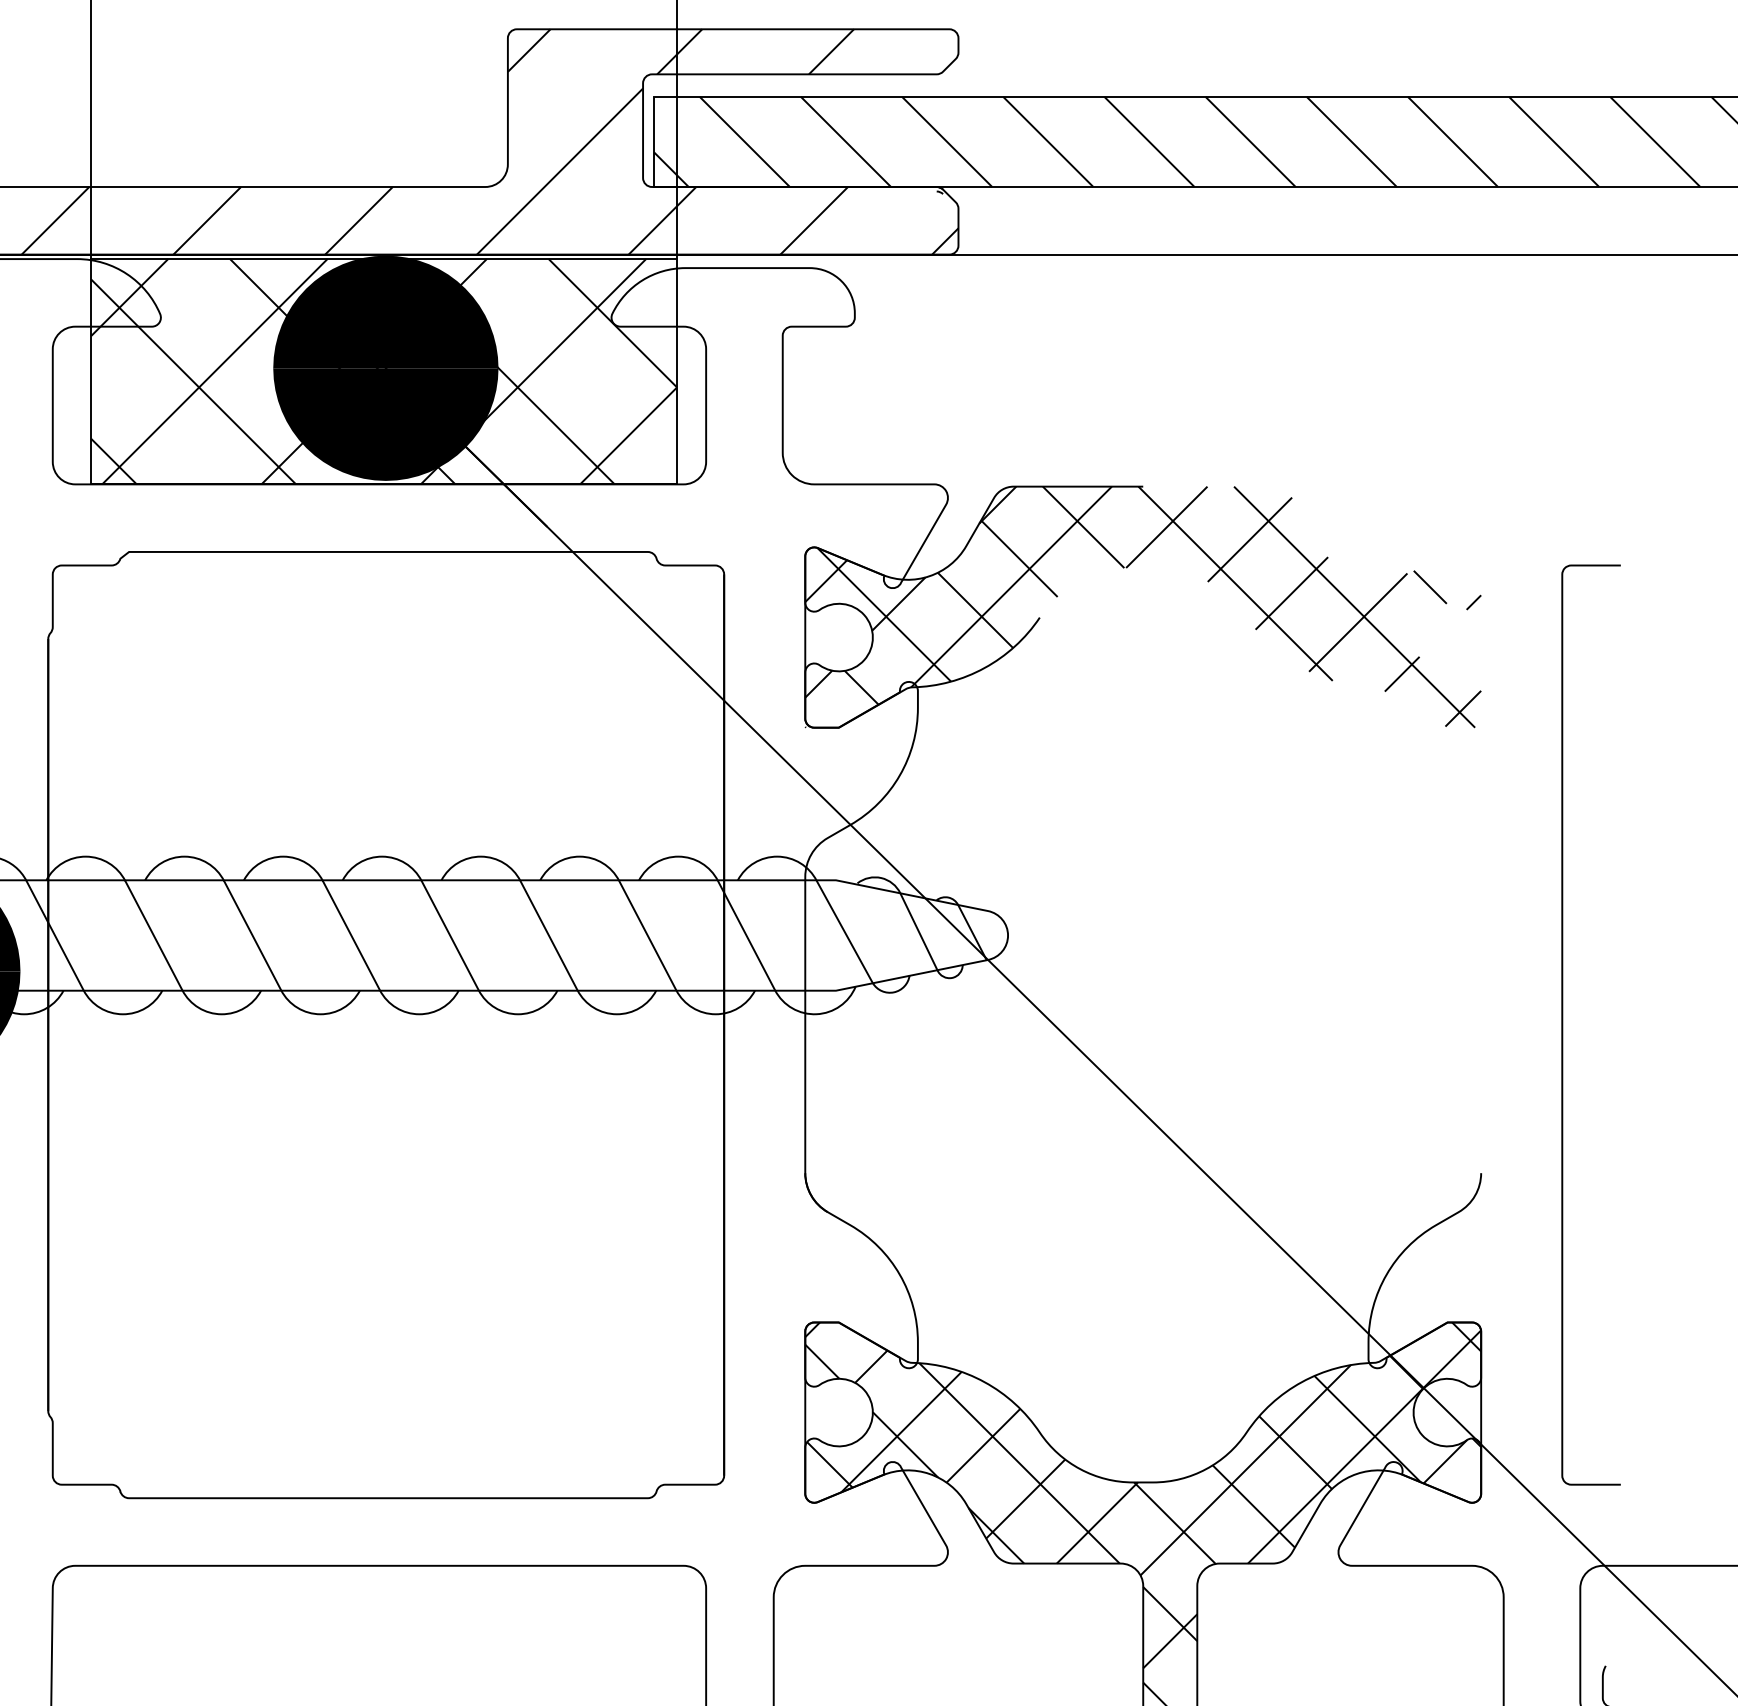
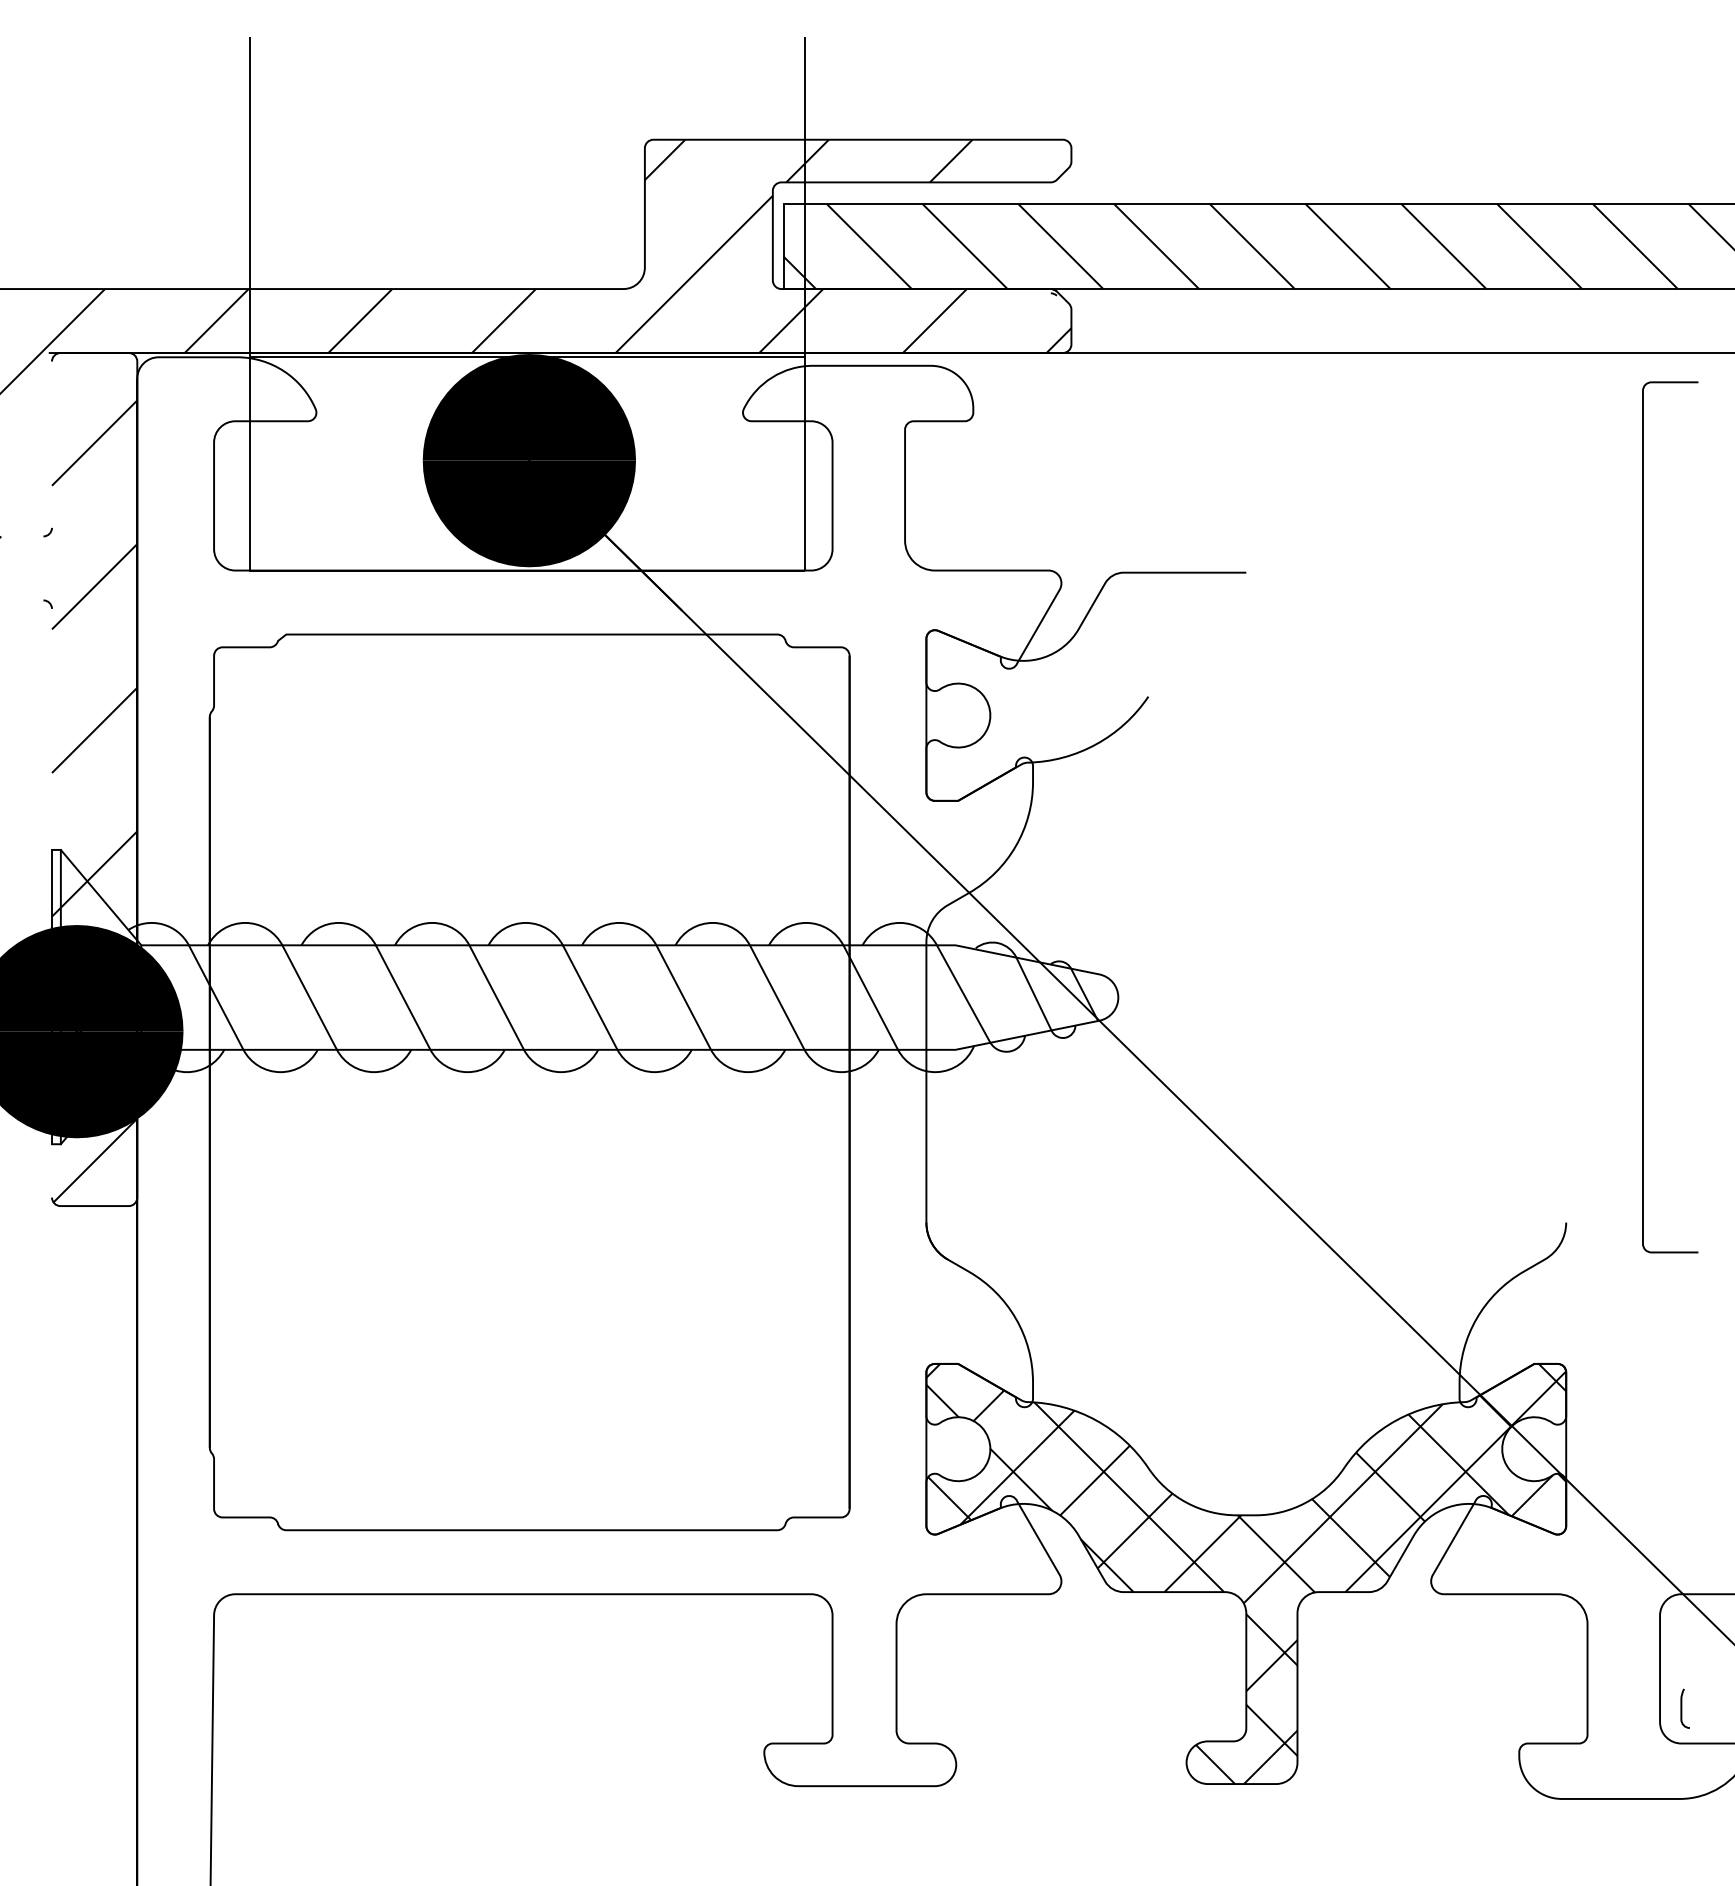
hatch: (383, 371) -> (527, 463), removed
hatch: (1143, 606) -> (1246, 686), removed
curve: (1562, 1025) -> (1643, 817), moved

